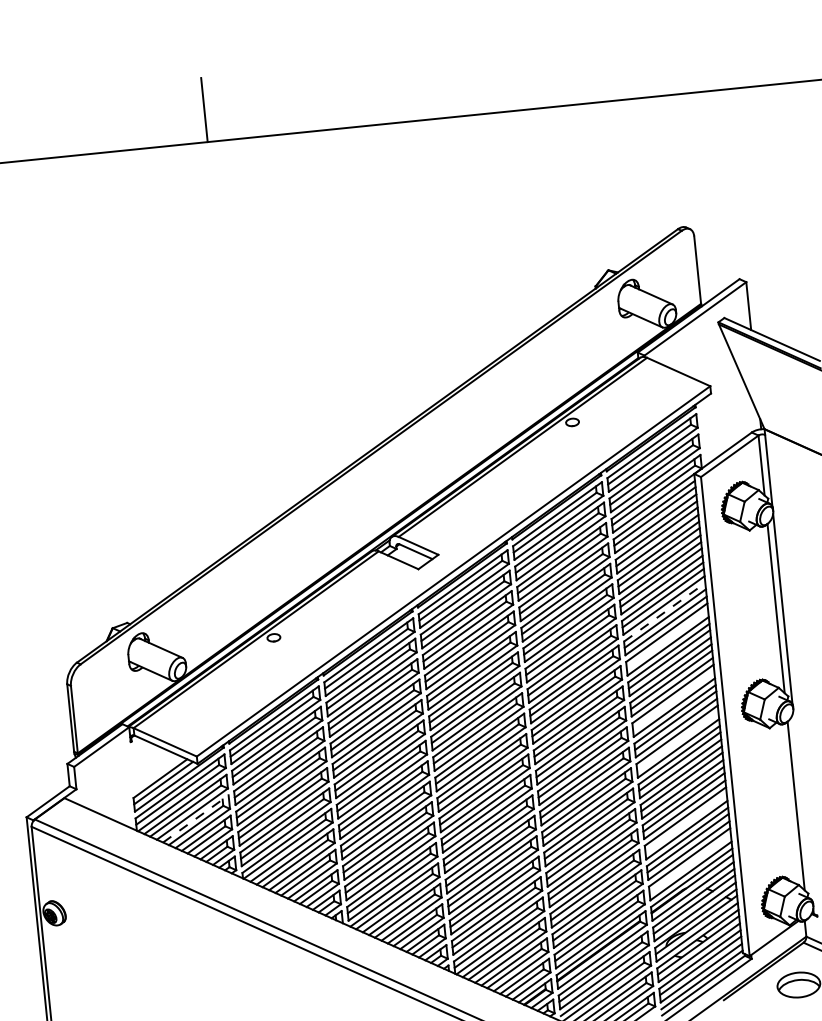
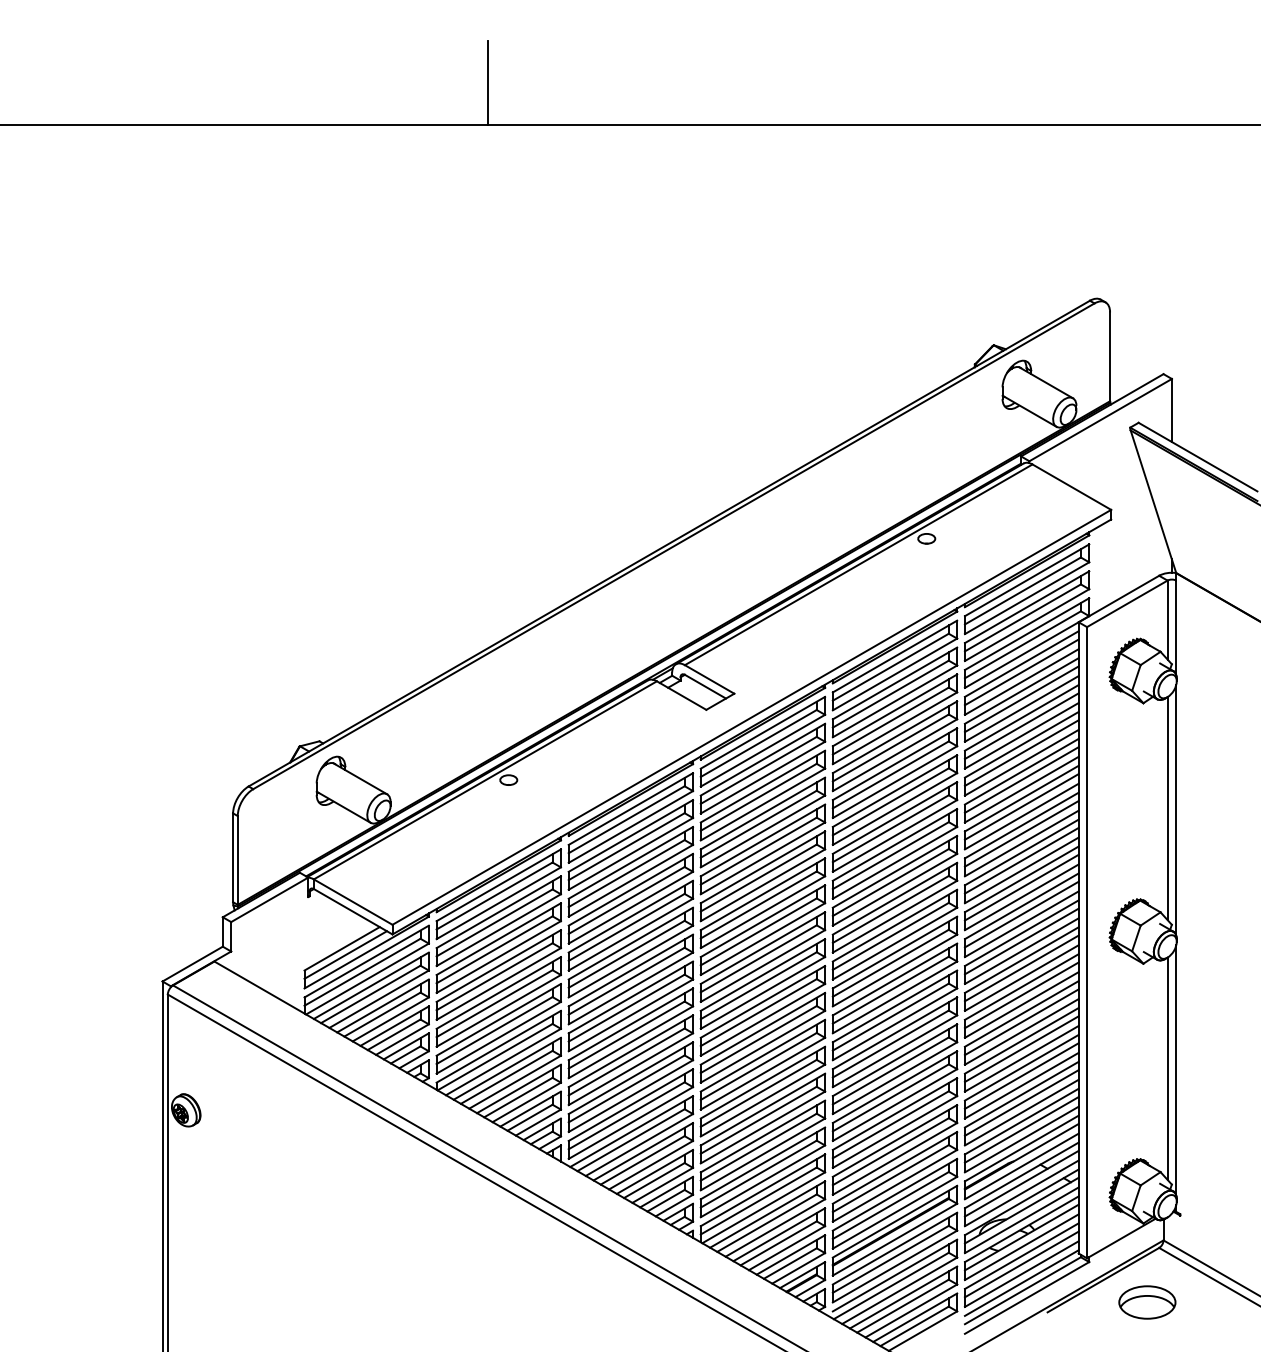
line: (664, 612) -> (1021, 798), dashed -> solid
line: (667, 638) -> (1021, 833), added
line: (673, 700) -> (1021, 914), added
line: (677, 741) -> (1021, 968), added
line: (803, 806) -> (1176, 1070), added
line: (196, 818) -> (383, 1005), dashed -> solid
line: (685, 822) -> (1021, 1075), added
line: (689, 863) -> (1021, 1129), added

